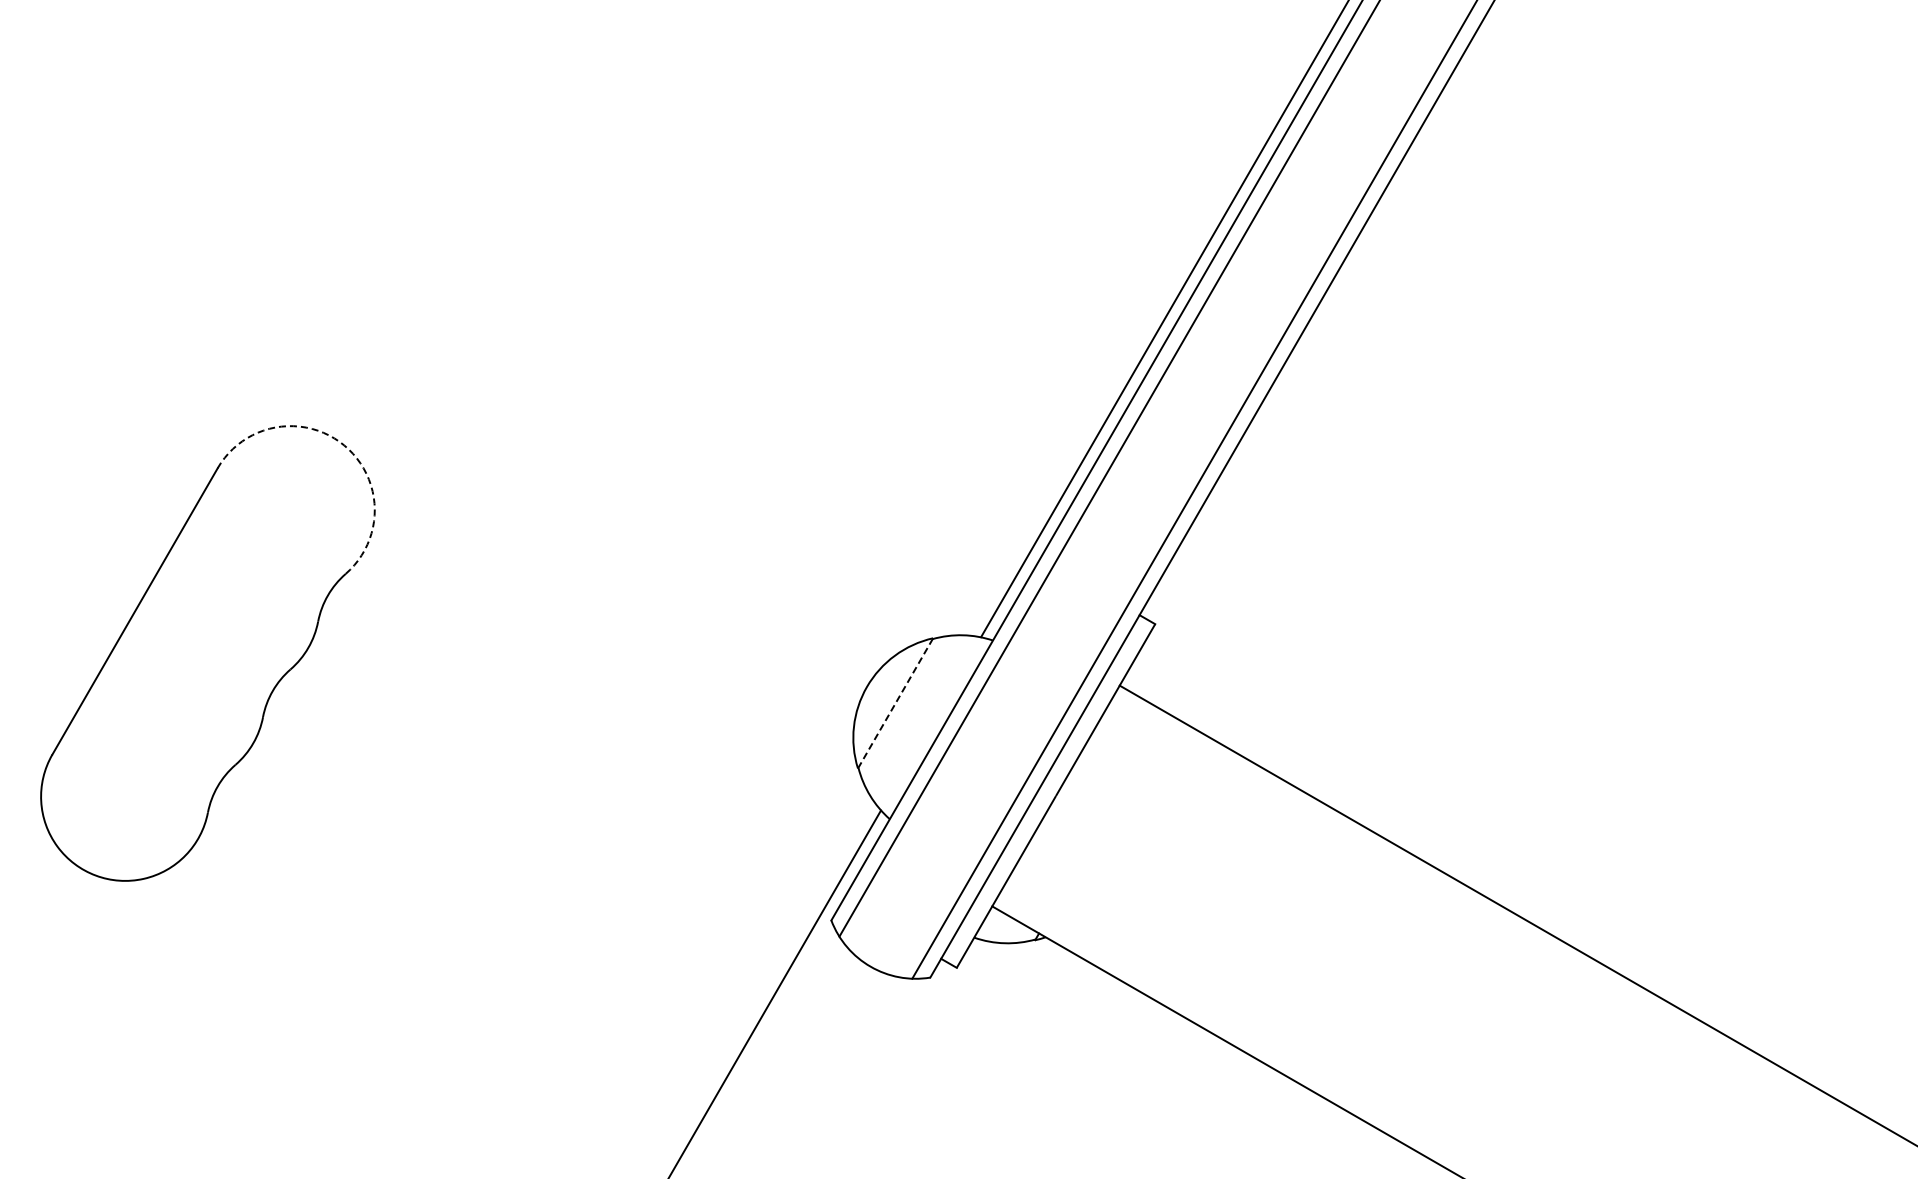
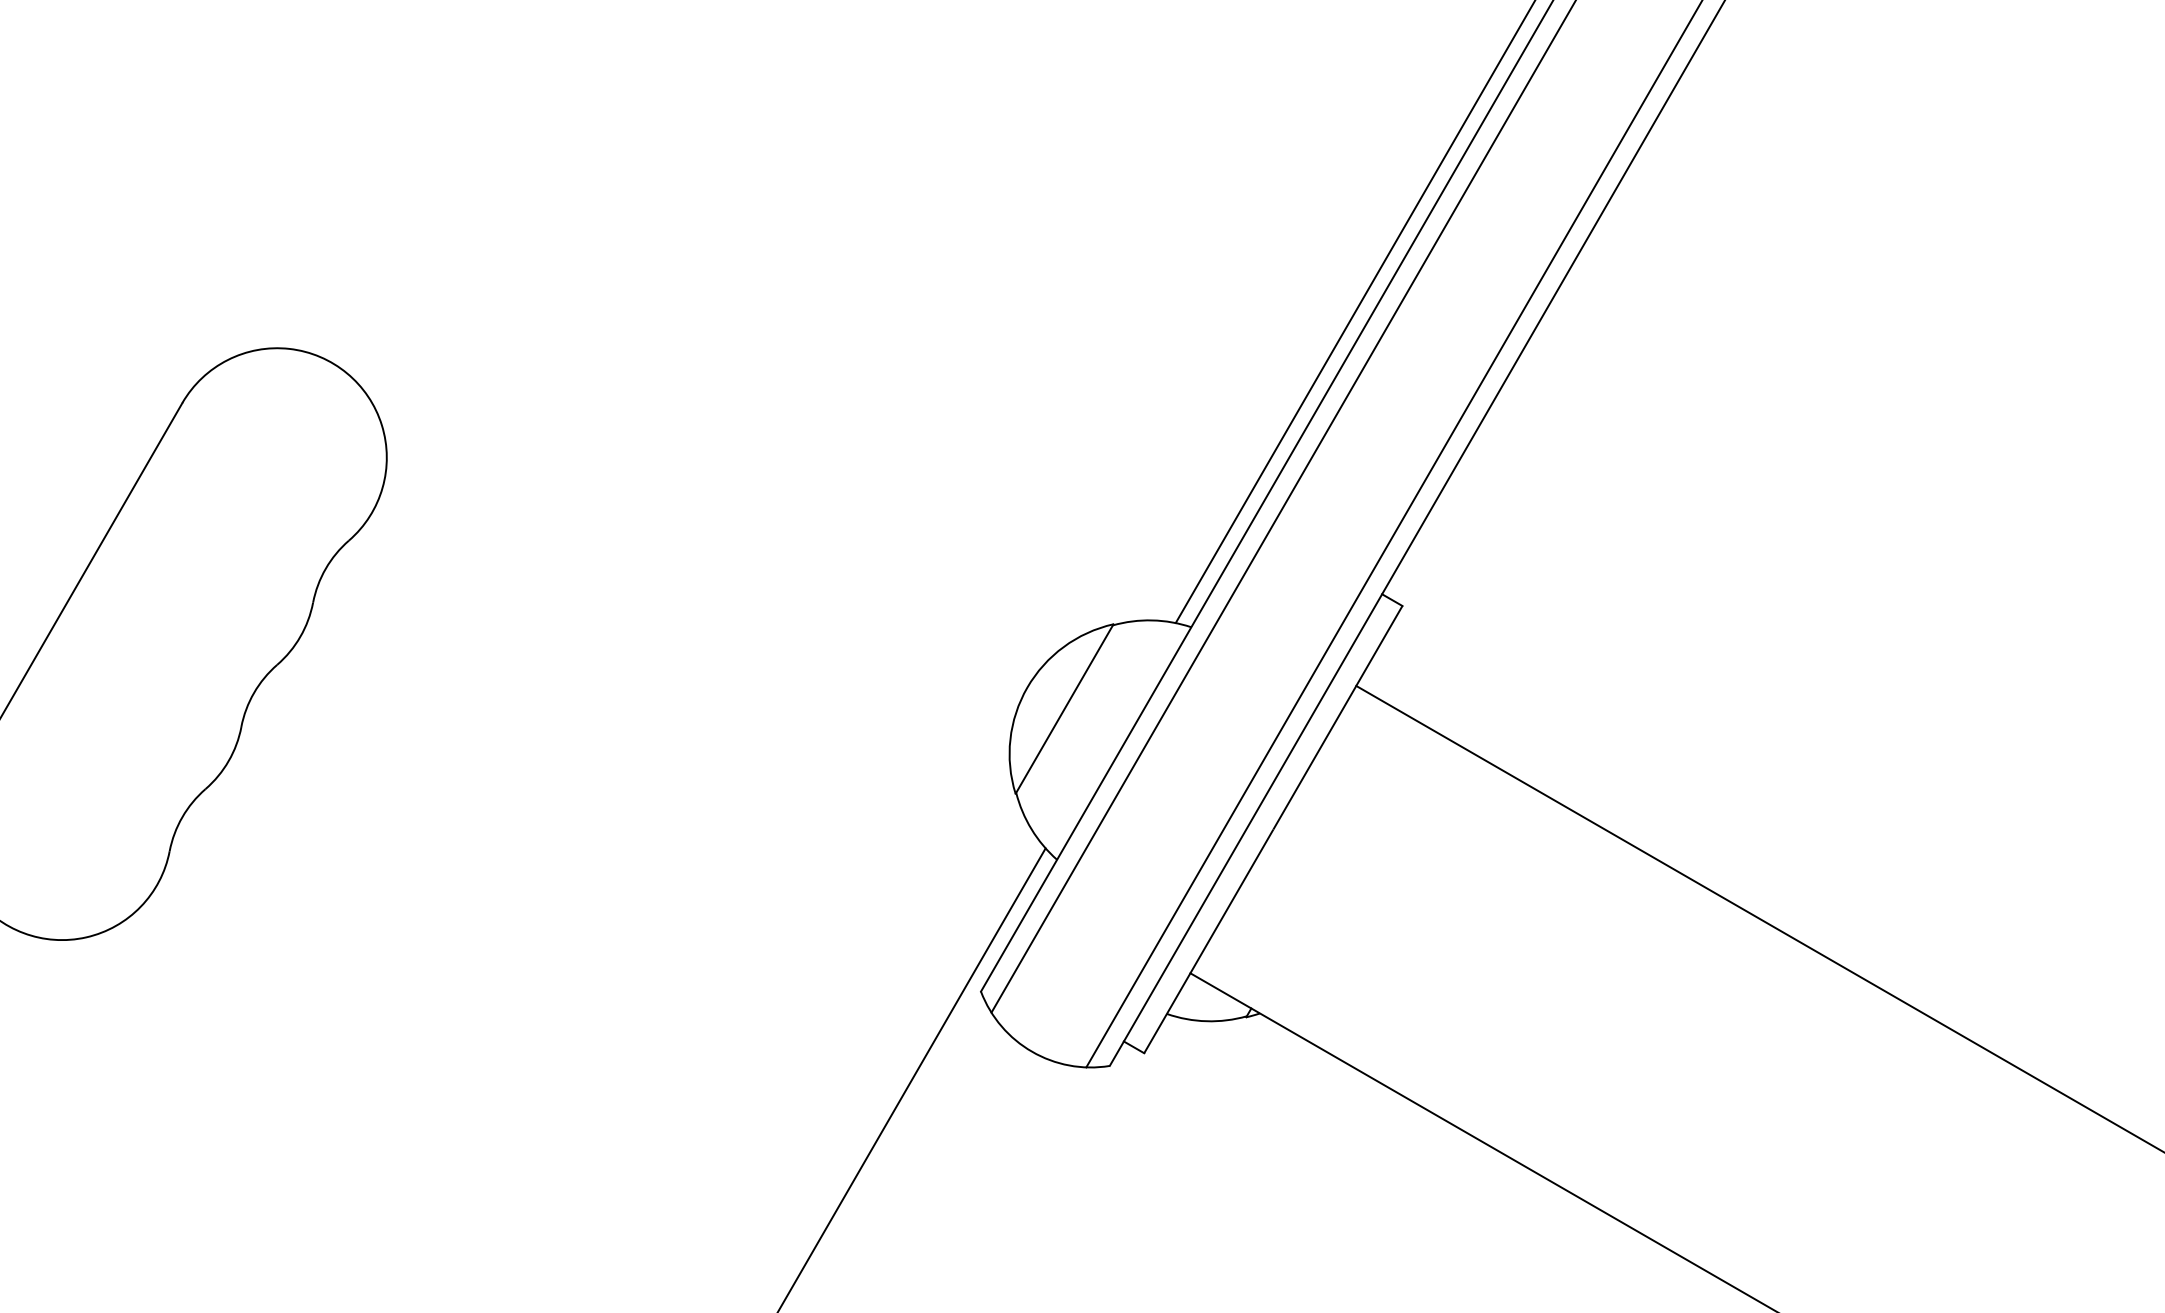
arc: (344, 445) -> (347, 373), dashed -> solid
line: (895, 702) -> (1064, 707), dashed -> solid

